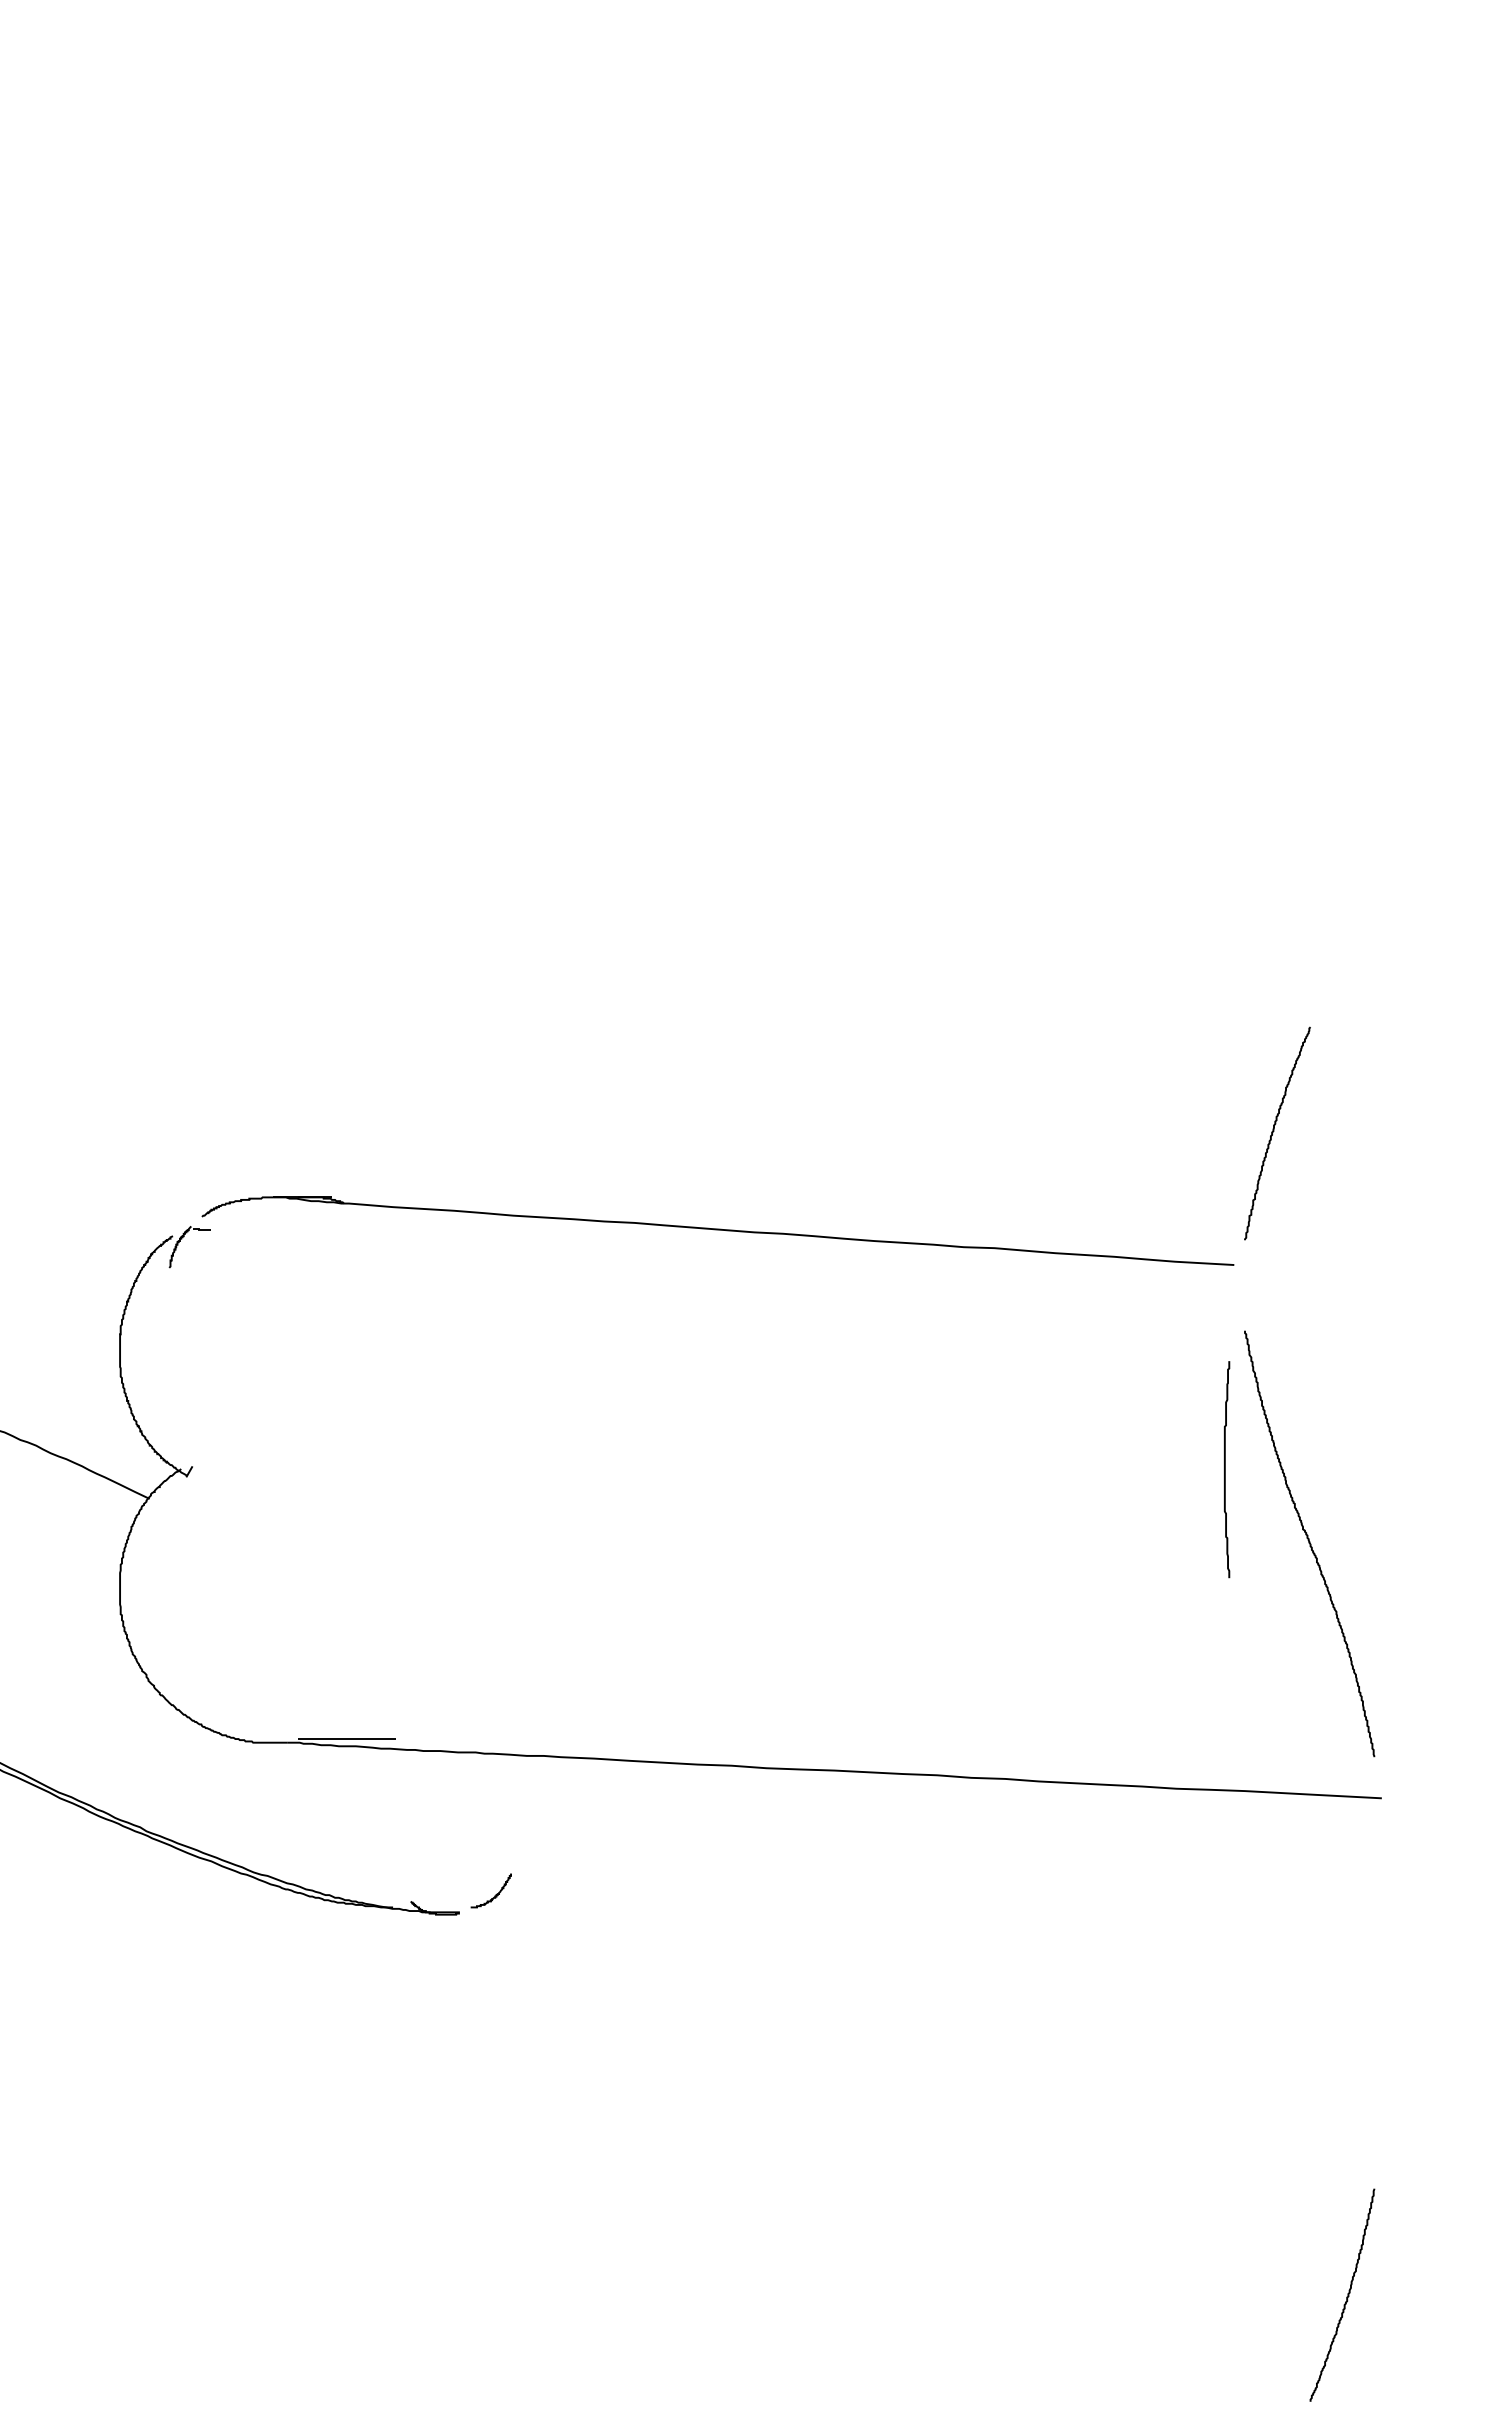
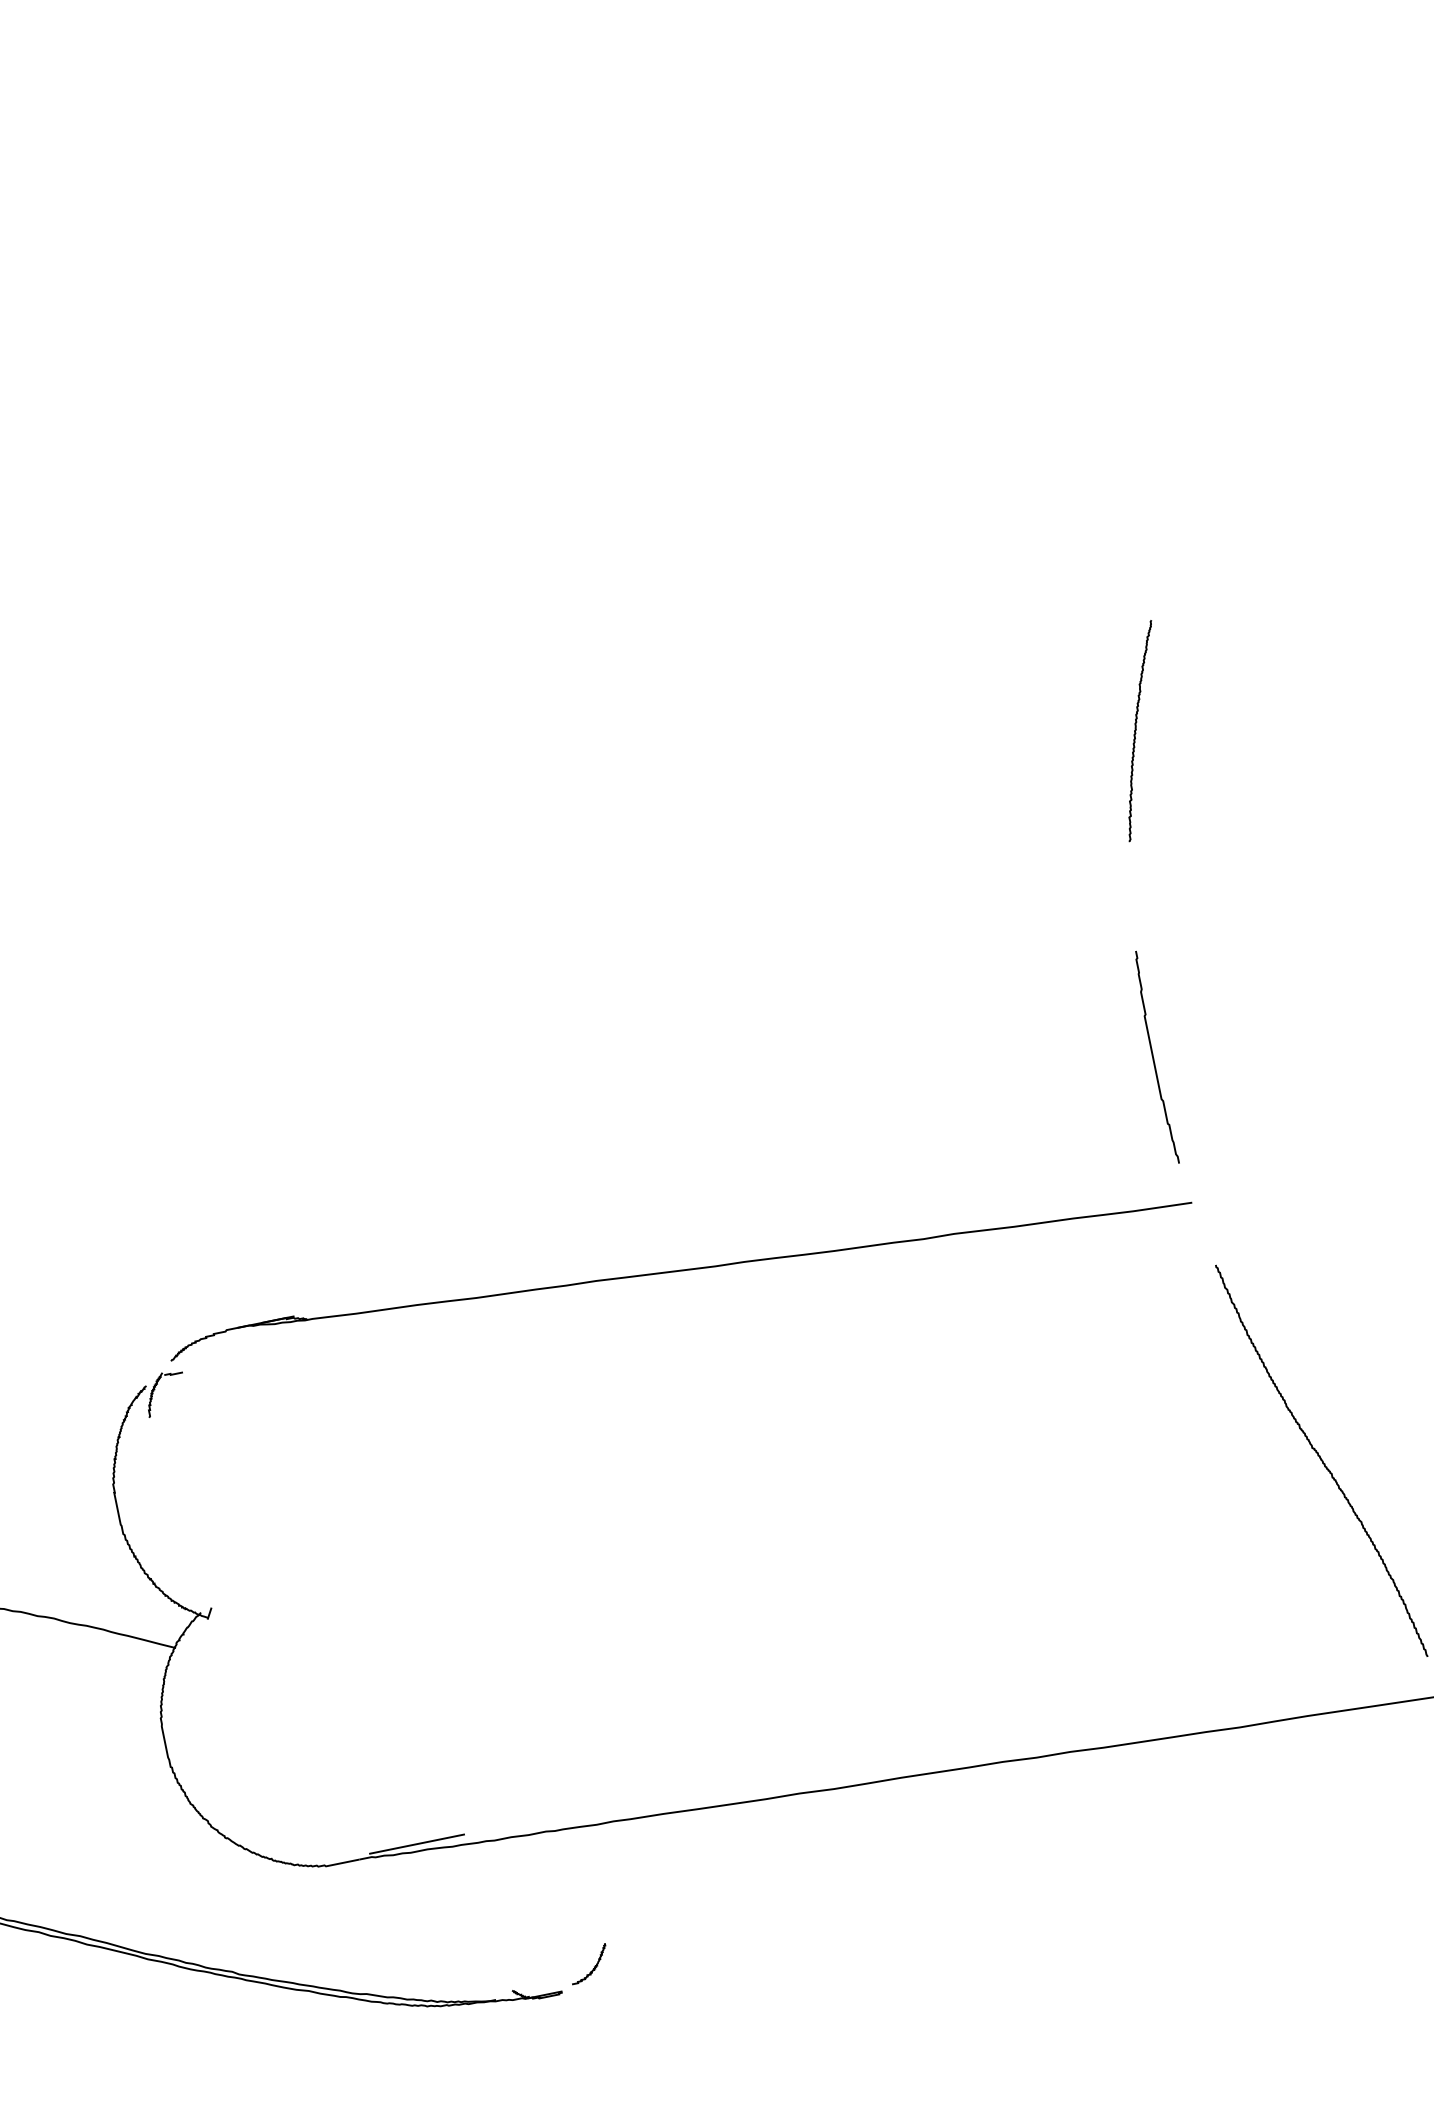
curve: (1274, 1131) -> (1137, 729), moved
curve: (1225, 1469) -> (1153, 1057), moved

